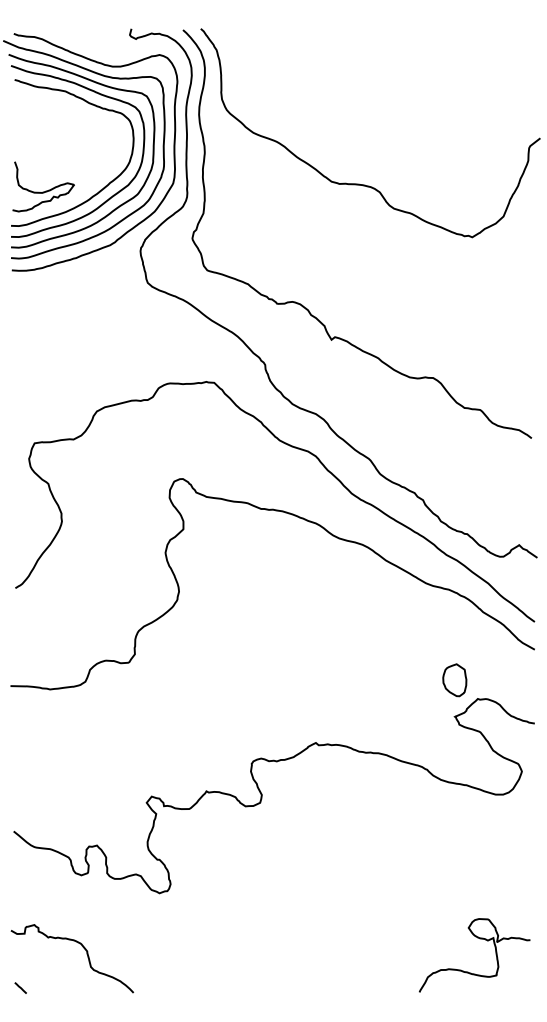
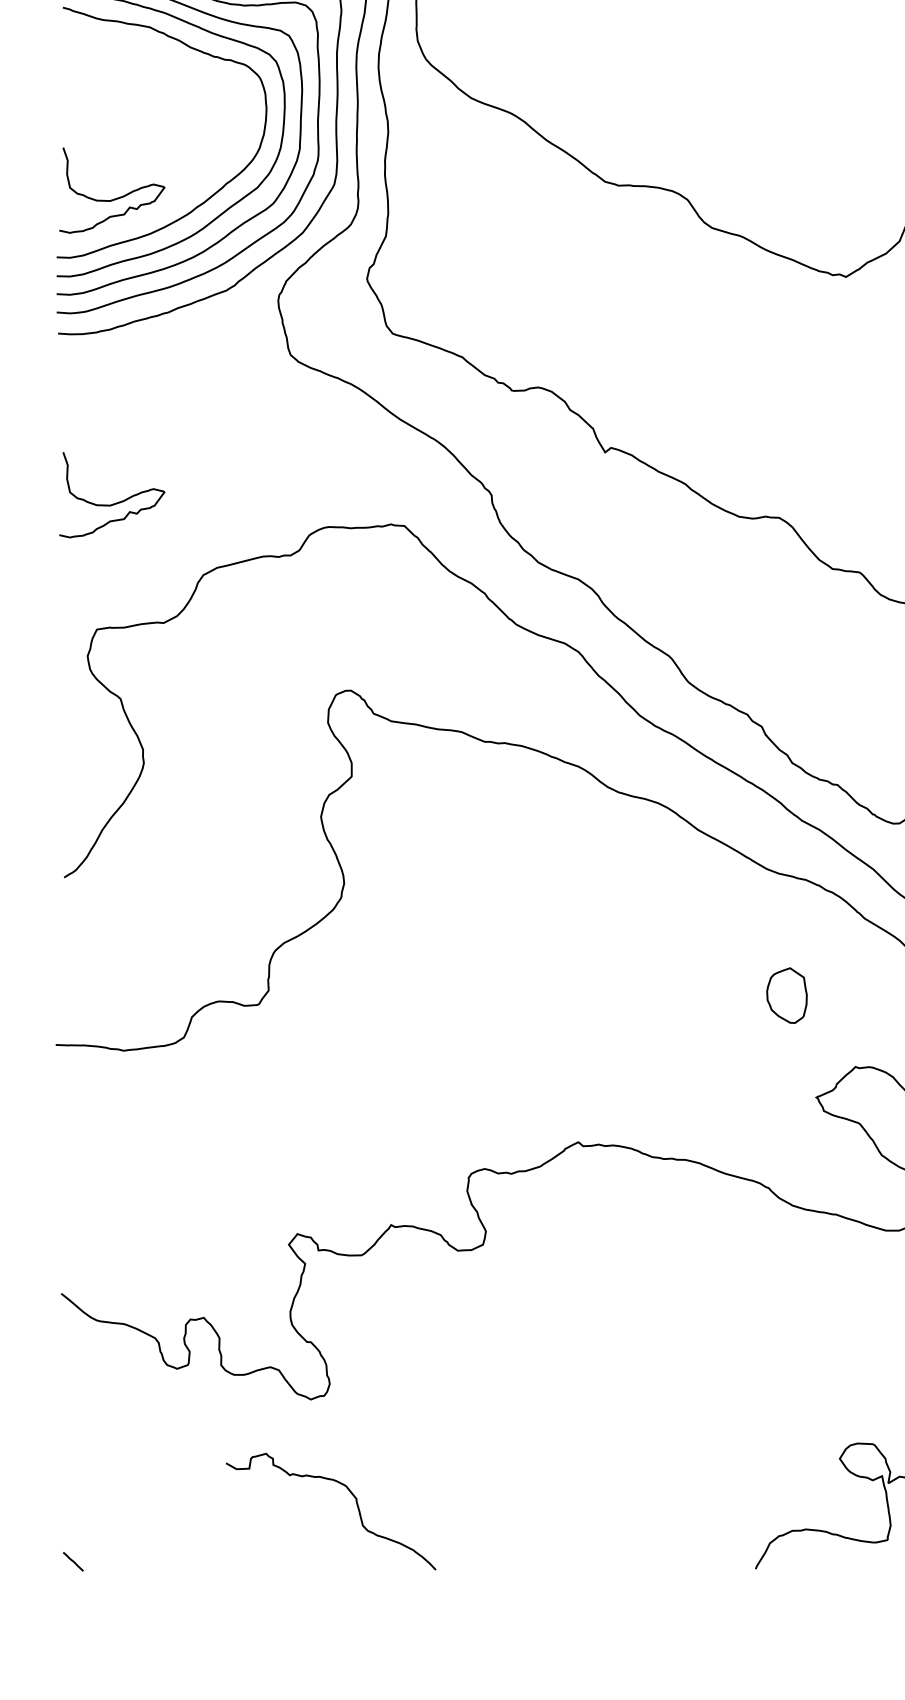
curve: (45, 368) -> (115, 501), added
part: (454, 680) -> (786, 996), moved
curve: (86, 954) -> (355, 1504), moved

